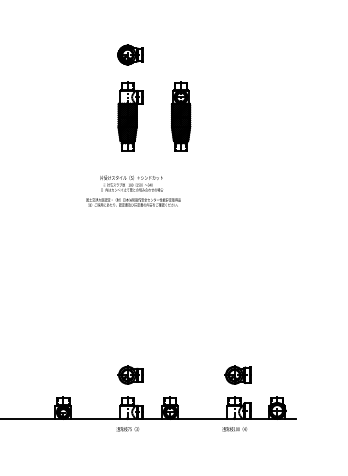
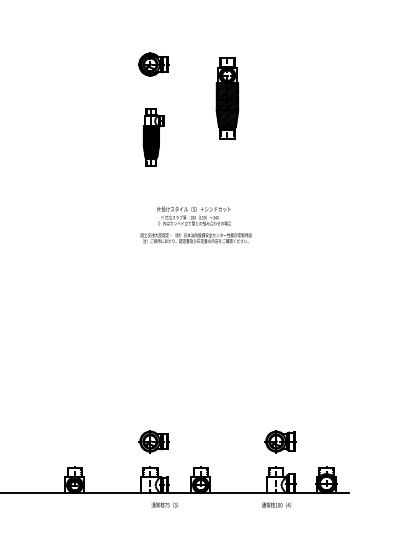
part: (130, 116) -> (153, 136), size x0.7
part: (180, 116) -> (226, 98), moved
text: (133, 190) -> (196, 224), moved
text: (127, 429) -> (164, 505), moved

